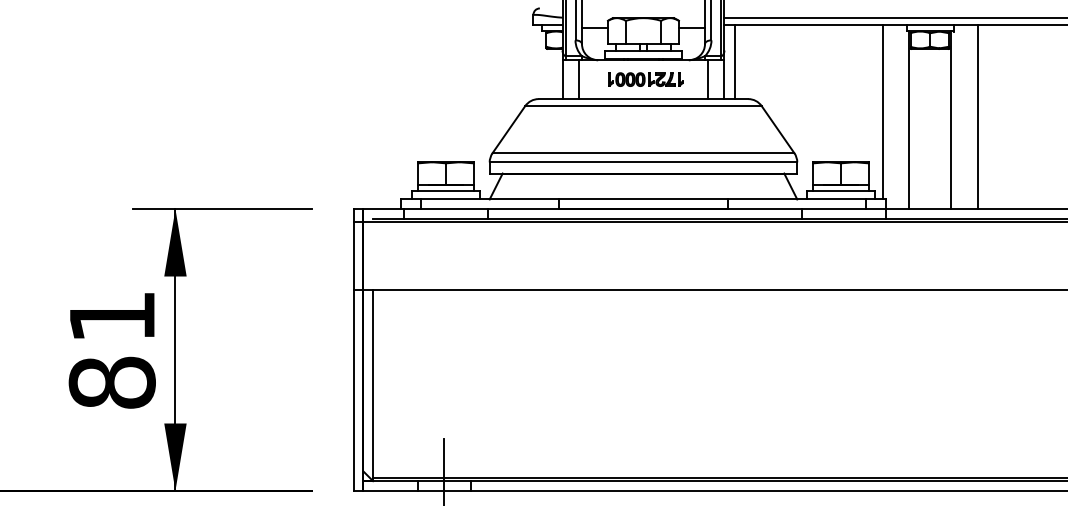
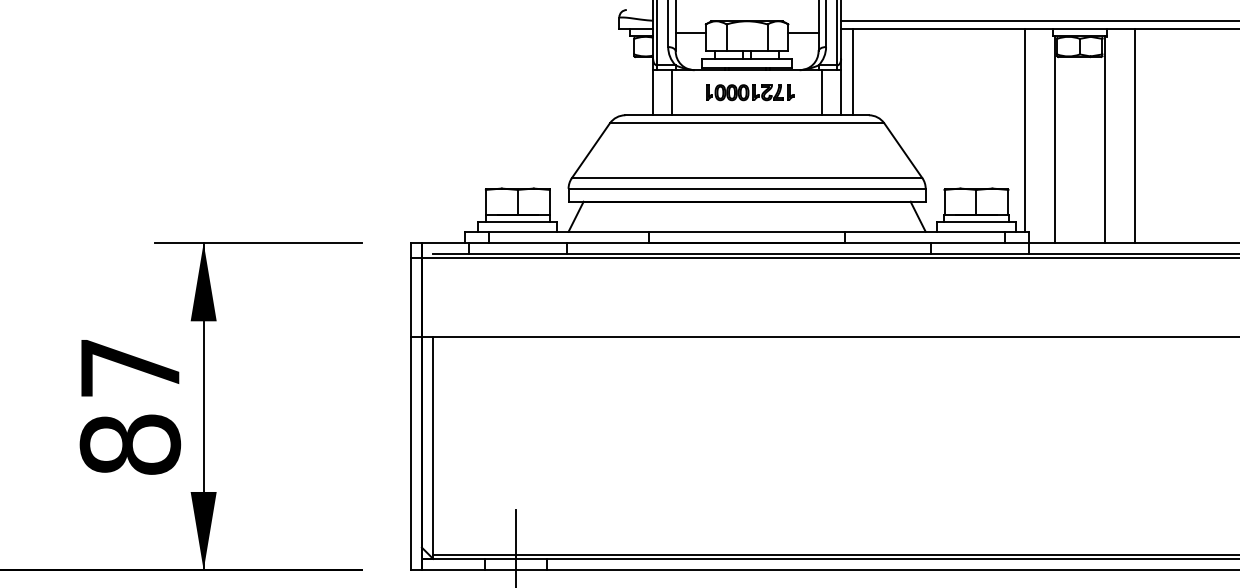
text: (112, 317) -> (130, 368), 81 -> 87

